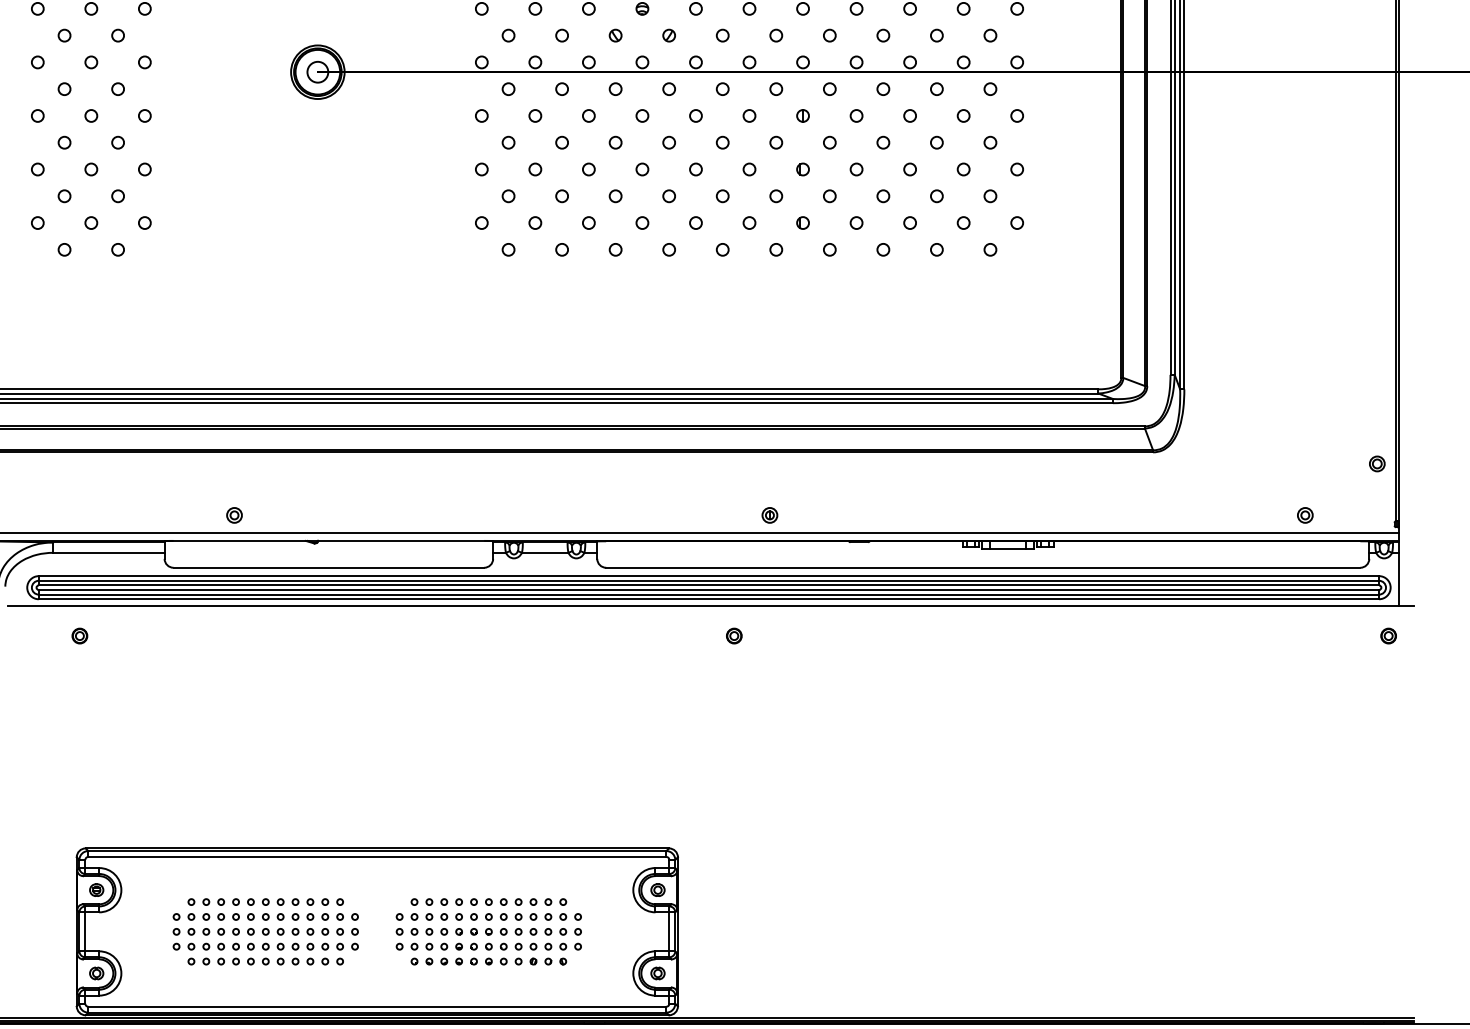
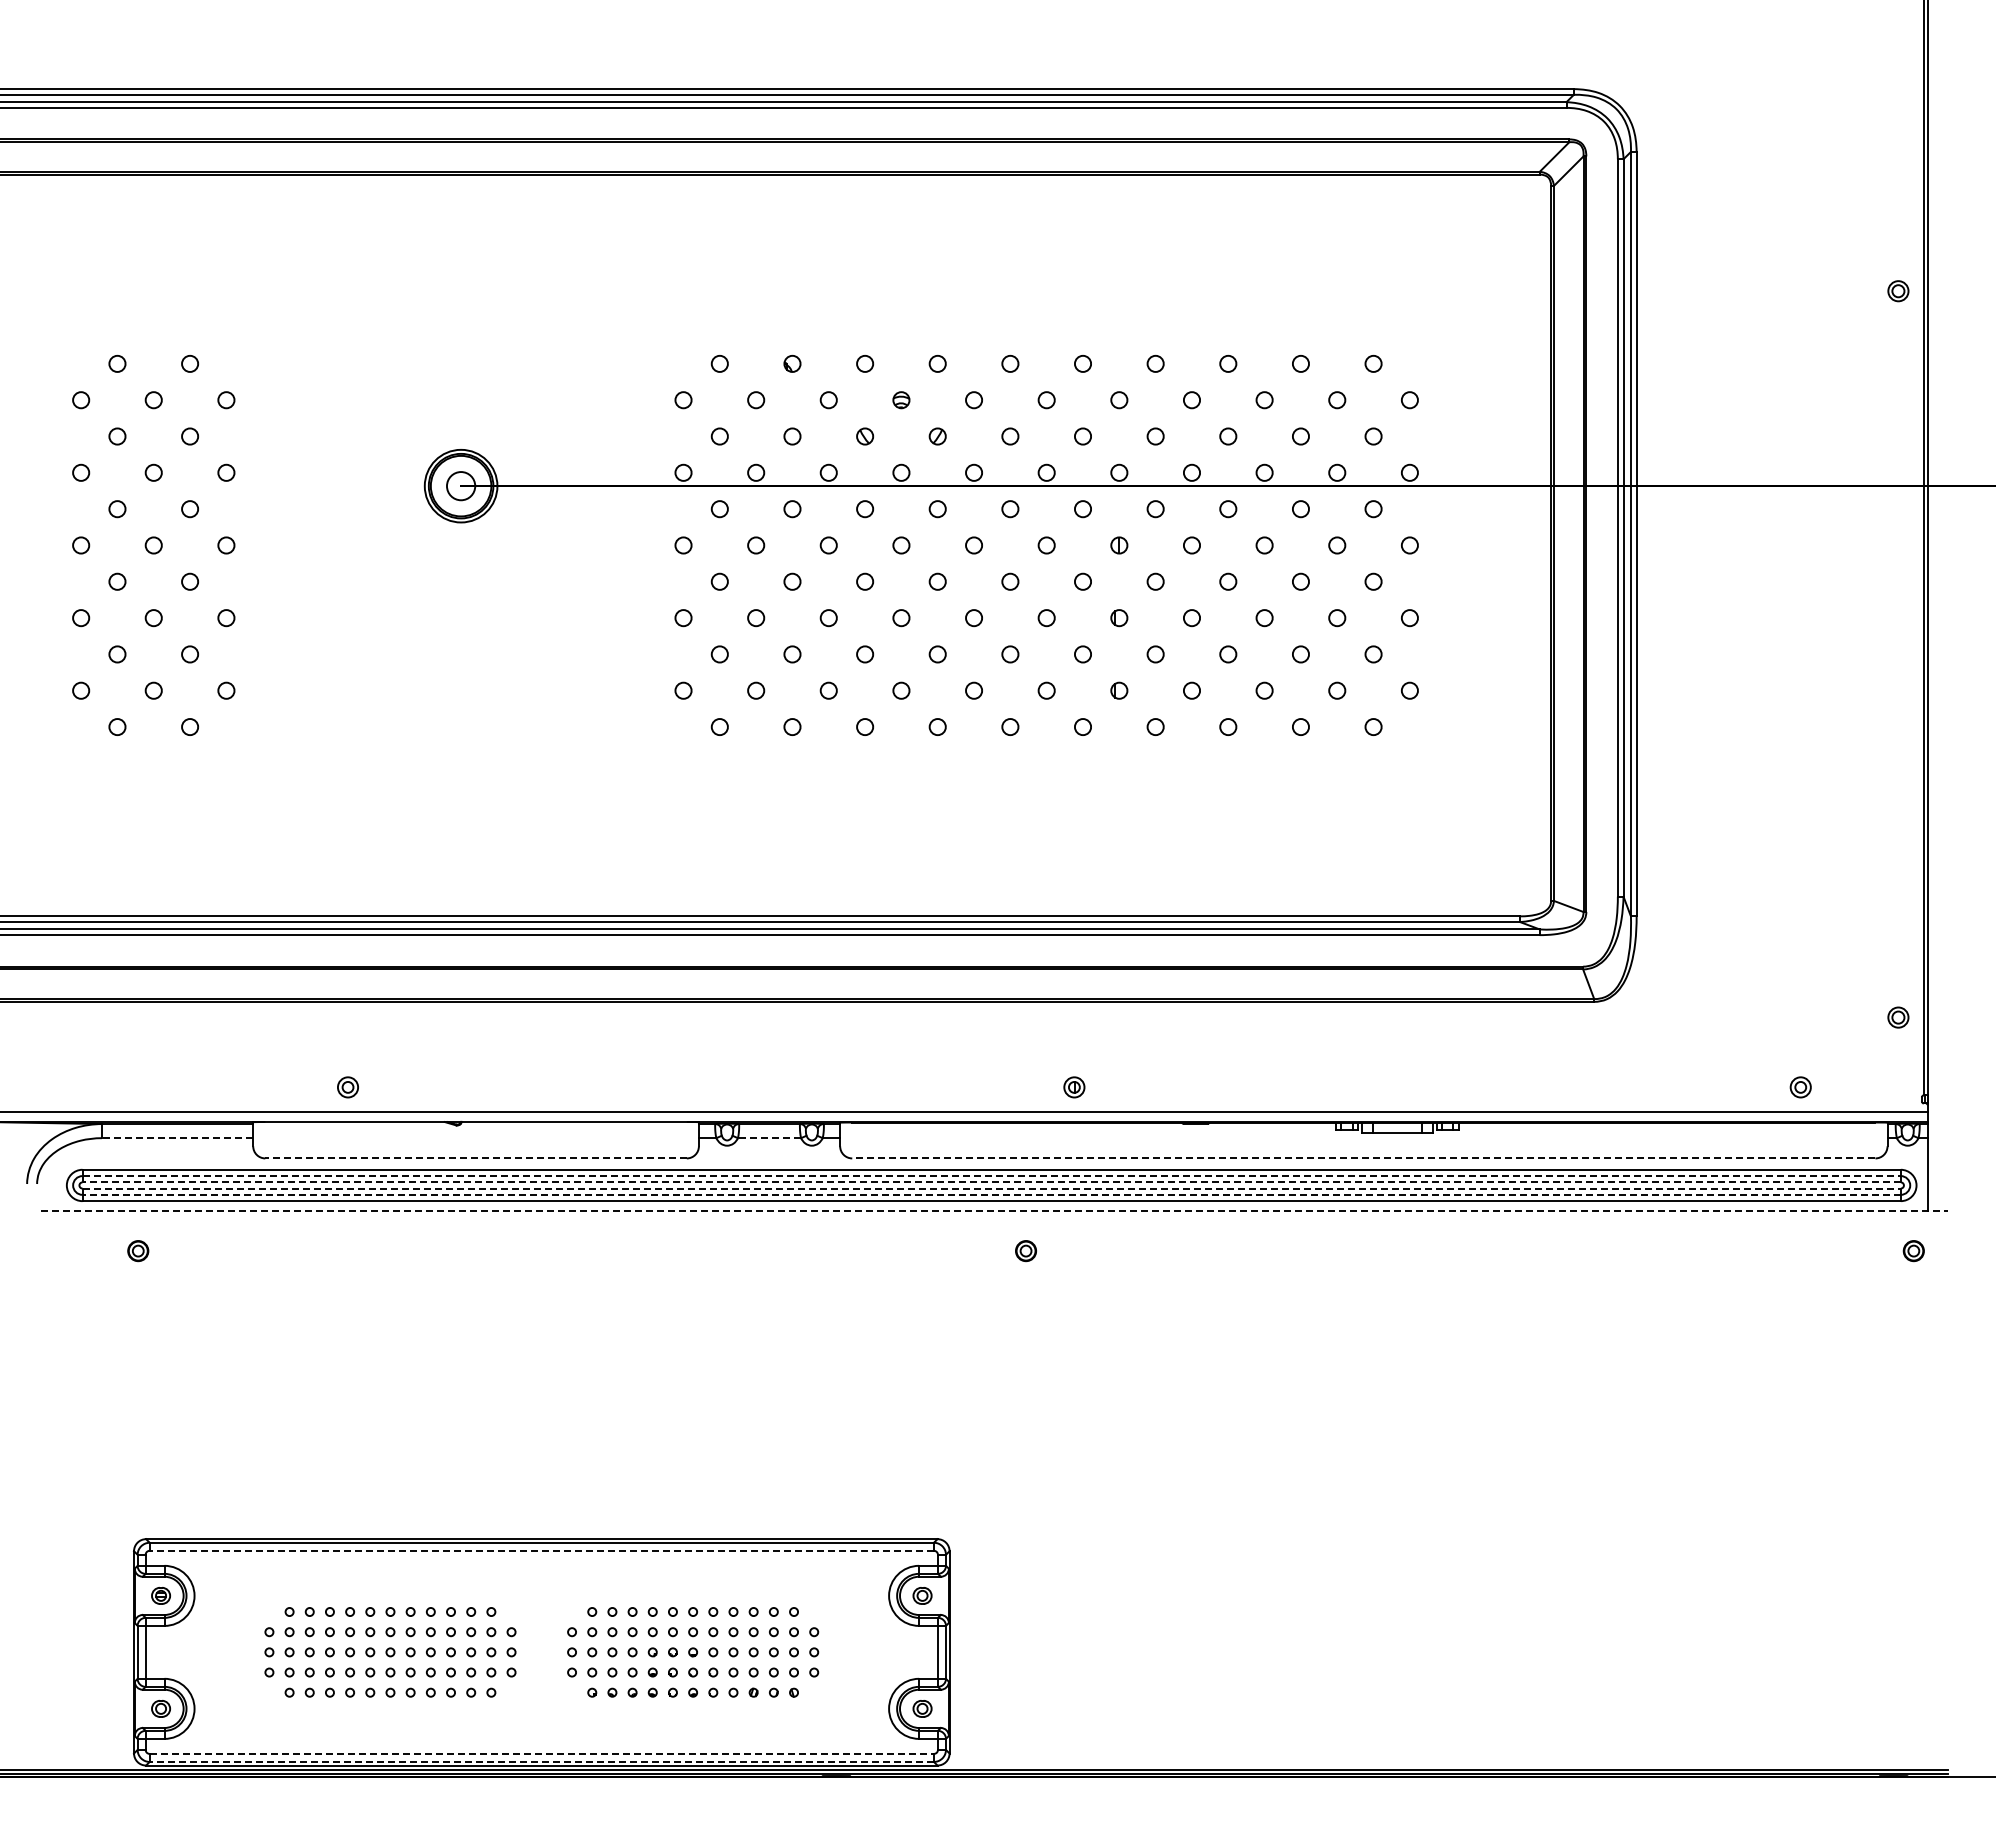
line: (108, 553) -> (177, 1138), solid -> dashed
line: (545, 553) -> (769, 1138), solid -> dashed
line: (329, 567) -> (476, 1158), solid -> dashed
line: (983, 567) -> (1363, 1158), solid -> dashed
line: (709, 581) -> (992, 1176), solid -> dashed
line: (708, 585) -> (991, 1182), solid -> dashed
line: (709, 589) -> (992, 1188), solid -> dashed
line: (708, 594) -> (991, 1194), solid -> dashed
line: (711, 606) -> (994, 1210), solid -> dashed
line: (377, 856) -> (541, 1550), solid -> dashed
line: (377, 1006) -> (542, 1753), solid -> dashed
line: (377, 1012) -> (541, 1761), solid -> dashed

